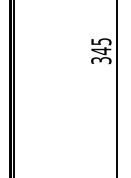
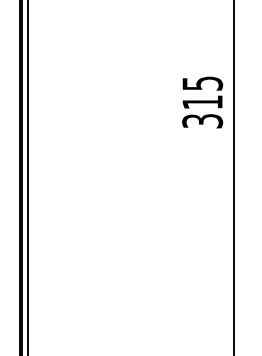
text: (101, 51) -> (202, 103), 345 -> 315

